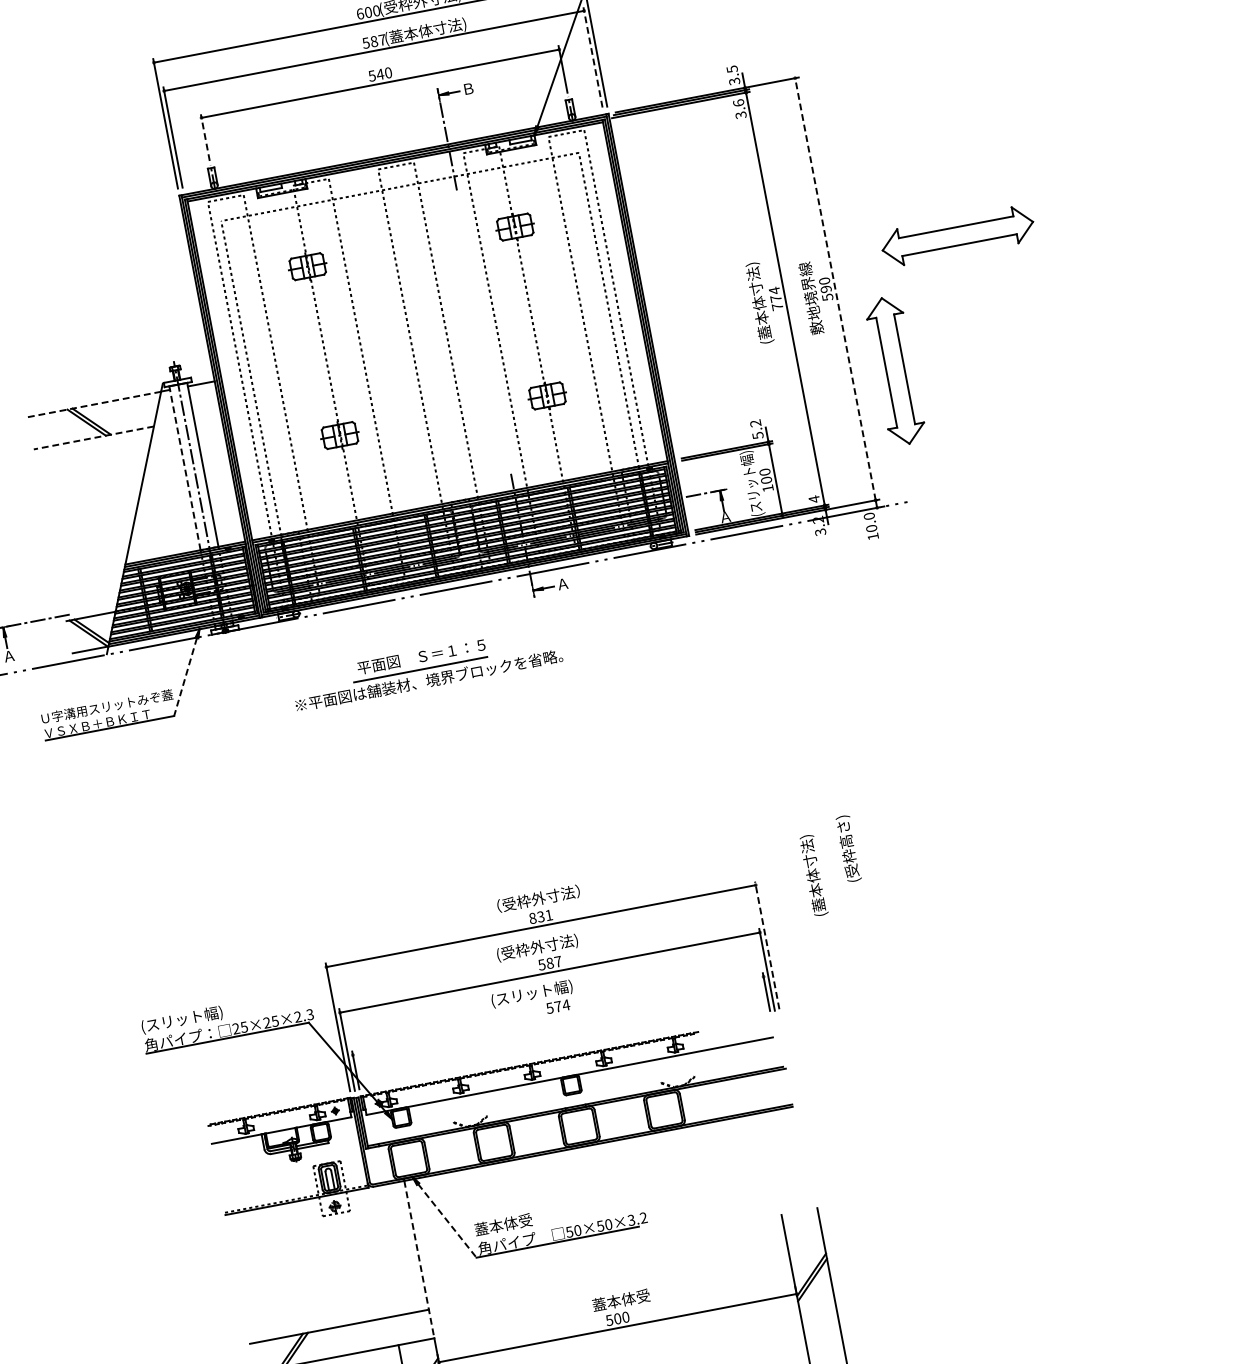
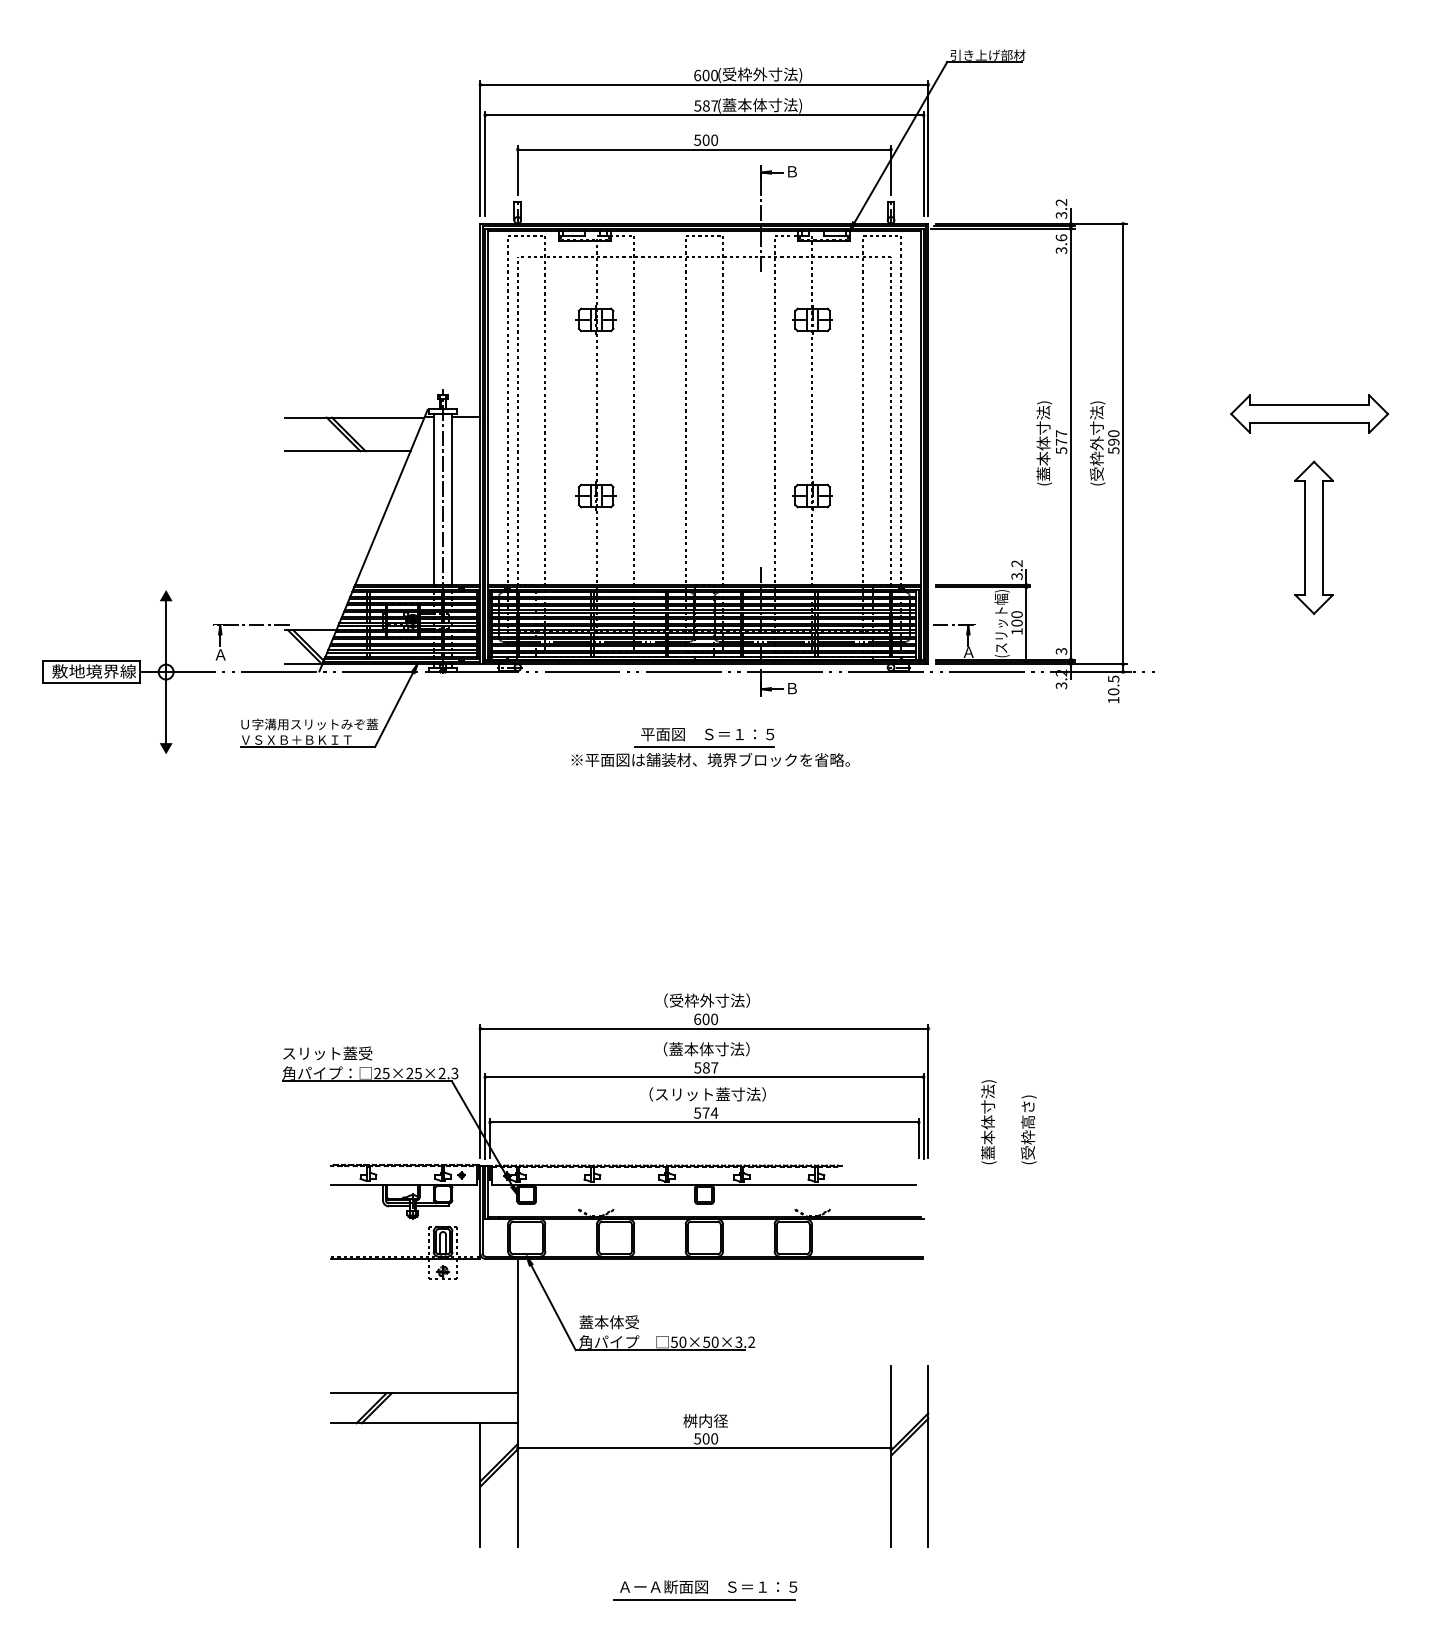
line: (592, 57) -> (923, 163), dashed -> solid
text: (732, 69) -> (1061, 202), 3.5 -> 3.2
text: (379, 73) -> (705, 139), 540 -> 500
line: (204, 136) -> (517, 169), dashed -> solid
part: (957, 235) -> (1309, 413), moved
line: (835, 288) -> (1123, 443), dashed -> solid
text: (810, 293) -> (1097, 443), 敷地境界線 -> (受枠外寸法)
text: (776, 299) -> (1061, 442), 774 -> 577
part: (895, 370) -> (1313, 537), moved
line: (94, 404) -> (354, 417), dashed -> solid
text: (757, 435) -> (1016, 576), 5.2 -> 3.2
line: (93, 438) -> (347, 451), dashed -> solid
line: (184, 468) -> (433, 499), dashed -> solid
text: (814, 499) -> (1061, 651), 4 -> 3
text: (869, 515) -> (1113, 678), 10.0 -> 10.5
text: (562, 584) -> (791, 688), Ａ -> Ｂ
part: (426, 668) -> (710, 747), moved
line: (185, 676) -> (394, 709), dashed -> solid
text: (848, 848) -> (1028, 1129), moved
text: (813, 875) -> (988, 1122), moved
text: (540, 917) -> (705, 1019), 831 -> 600
line: (767, 945) -> (928, 1091), dashed -> solid
text: (542, 946) -> (701, 1049), (受枠外寸法) -> （蓋本体寸法）
text: (551, 989) -> (702, 1094), (スリット幅) -> （スリット蓋寸法）
line: (558, 1015) -> (704, 1122), added
text: (184, 1019) -> (327, 1054), (スリット幅) -> スリット蓋受
line: (447, 1220) -> (553, 1307), dashed -> solid
line: (419, 1260) -> (517, 1341), dashed -> solid
text: (620, 1300) -> (712, 1420), 蓋本体受 -> 桝内径

